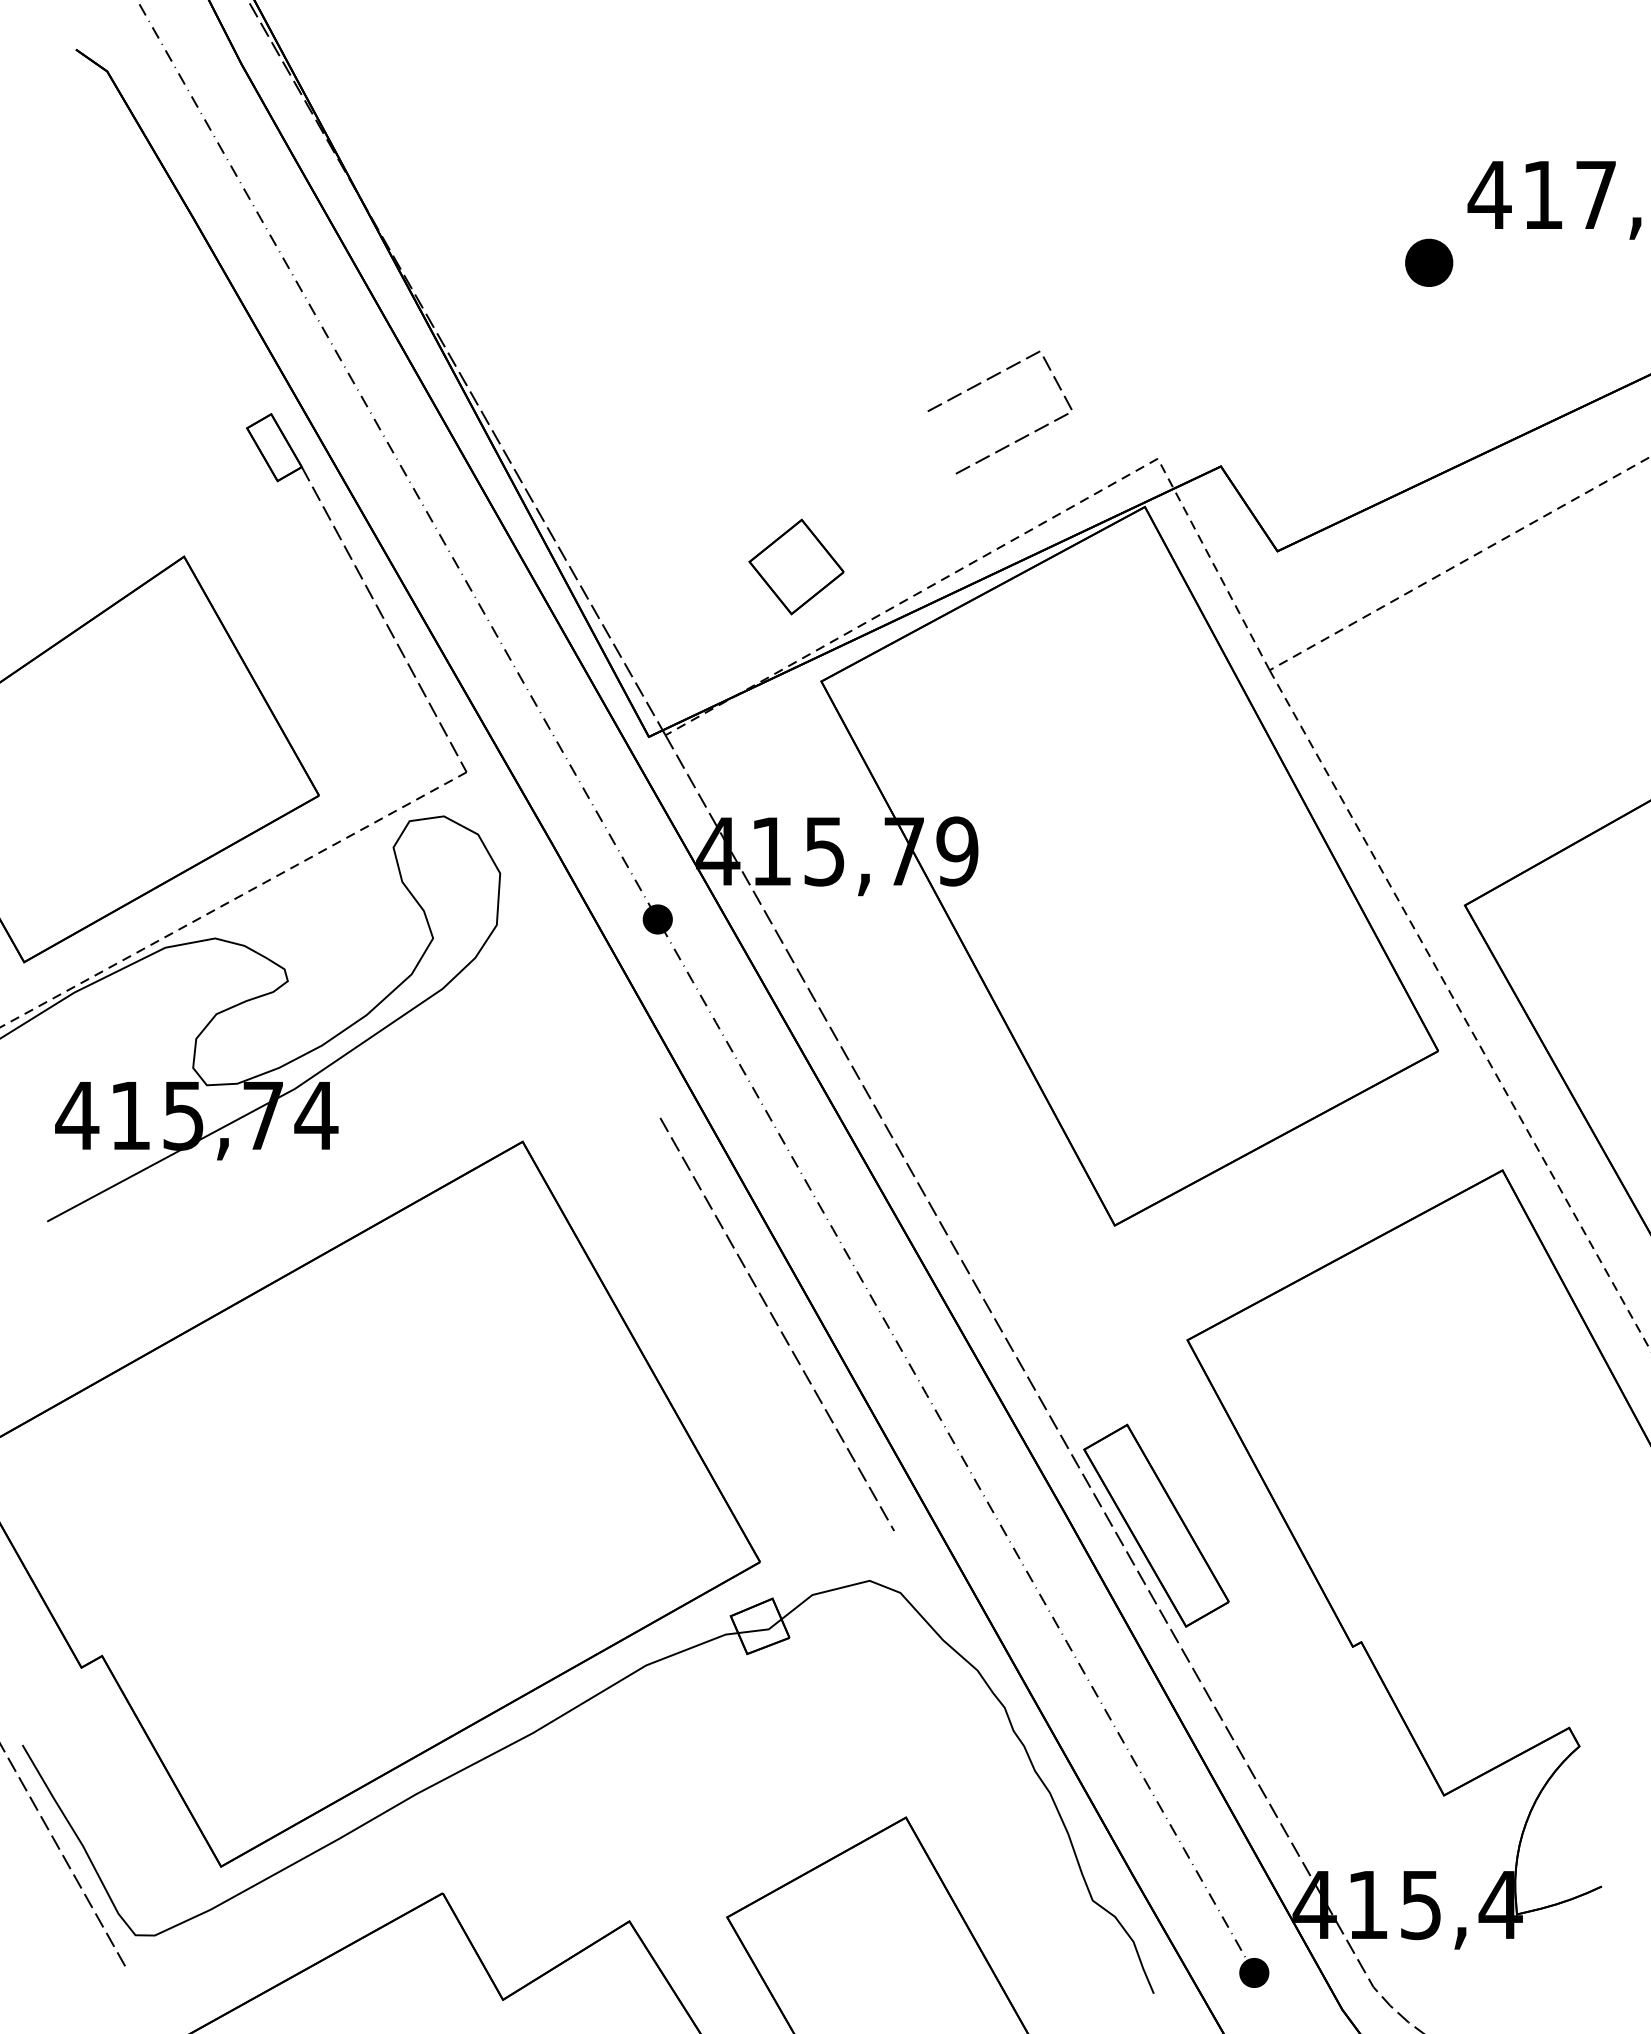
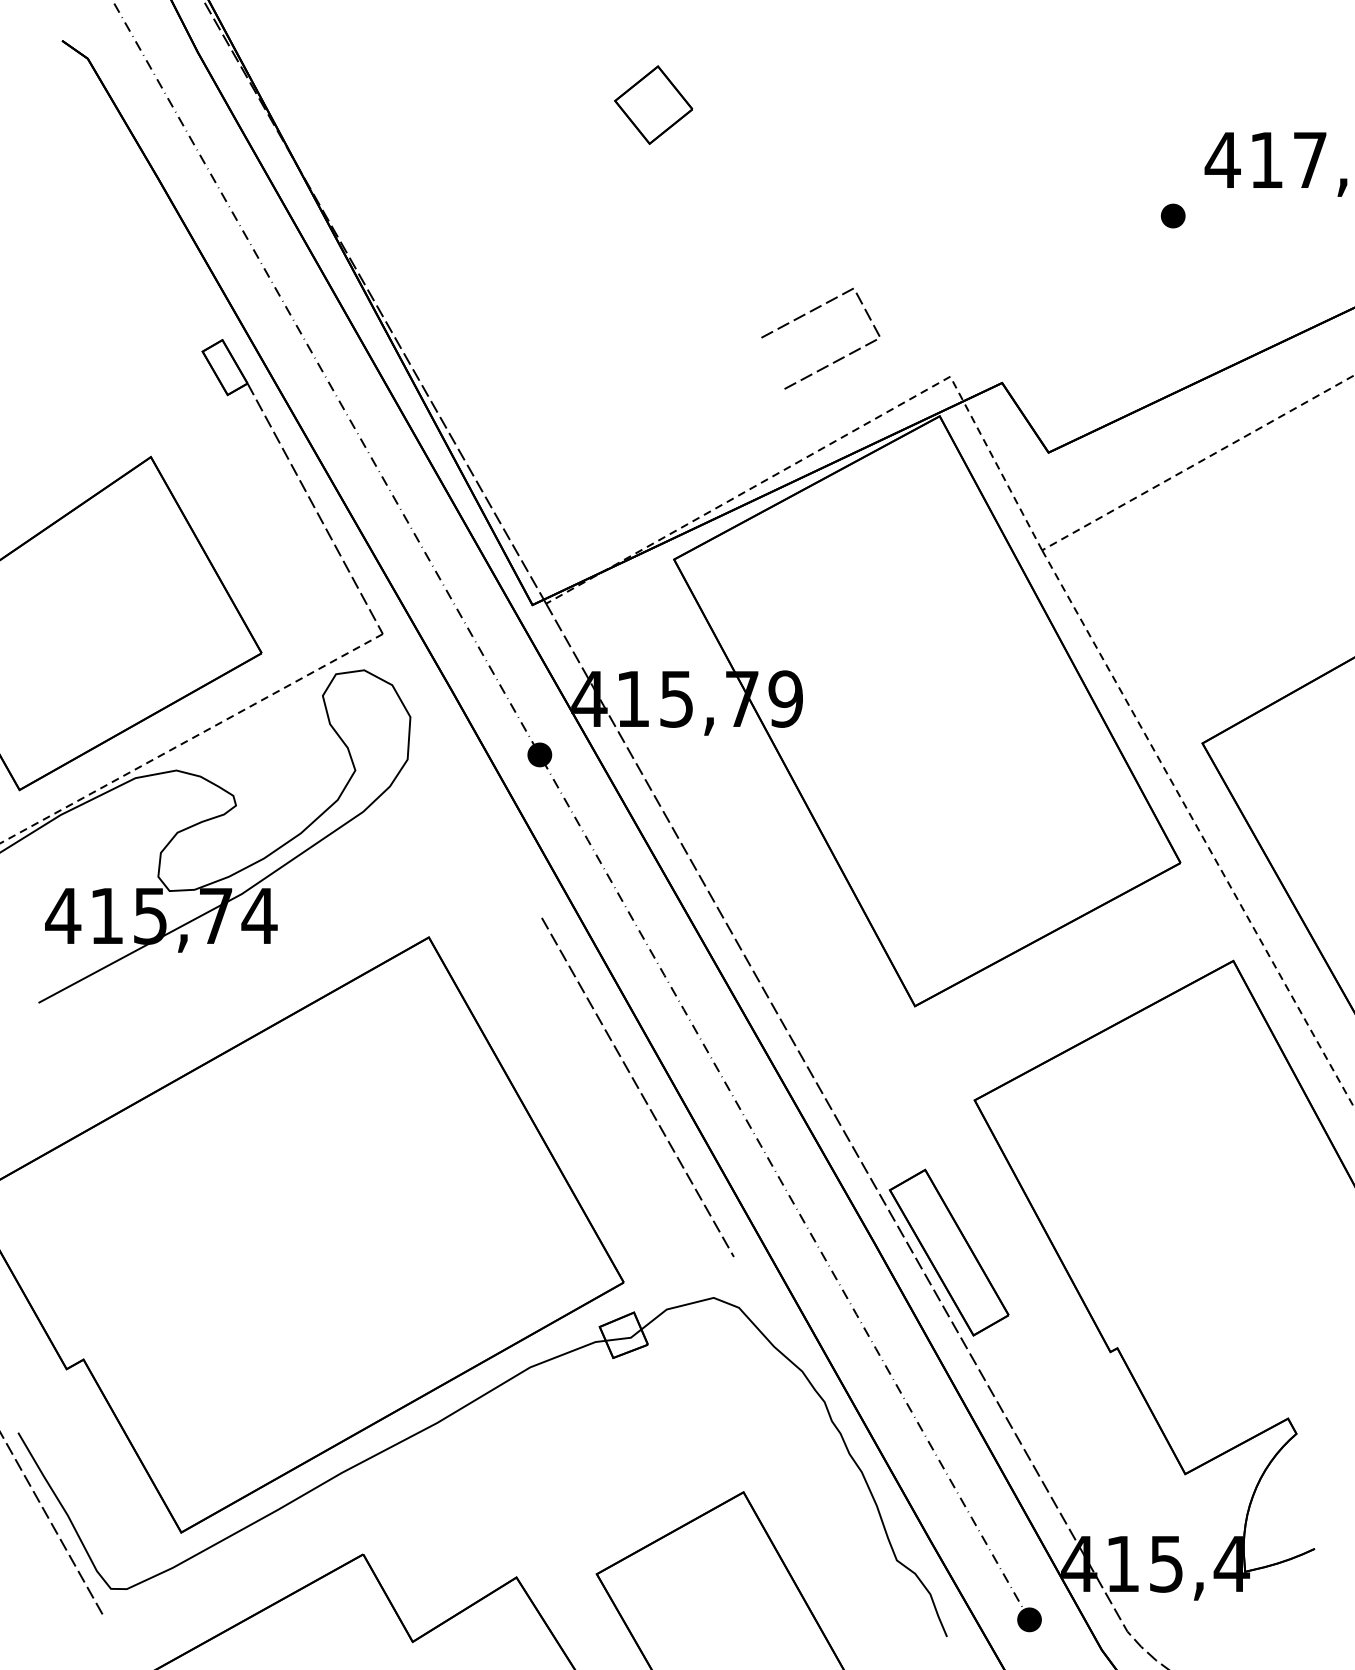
part: (1429, 263) -> (1173, 216), size x0.62
part: (796, 566) -> (653, 104), moved

